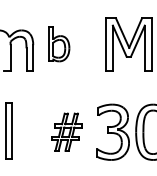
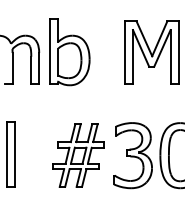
part: (58, 44) -> (69, 52), size x1.67
part: (66, 132) -> (78, 155), size x1.43

